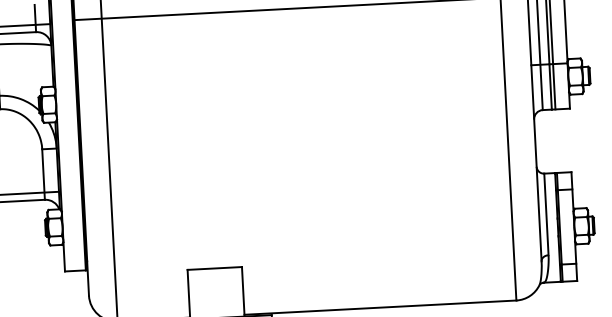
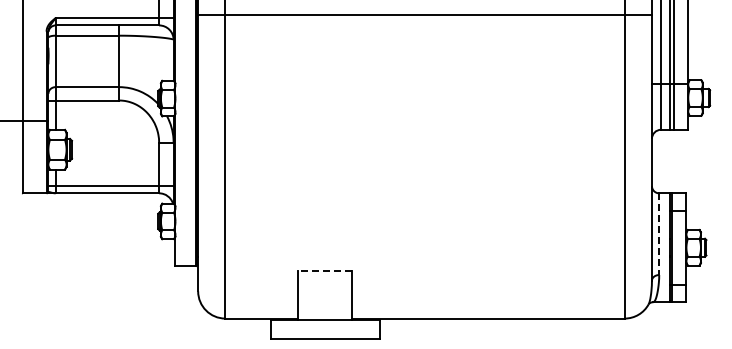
line: (546, 214) -> (659, 234), solid -> dashed
line: (214, 268) -> (324, 270), solid -> dashed

